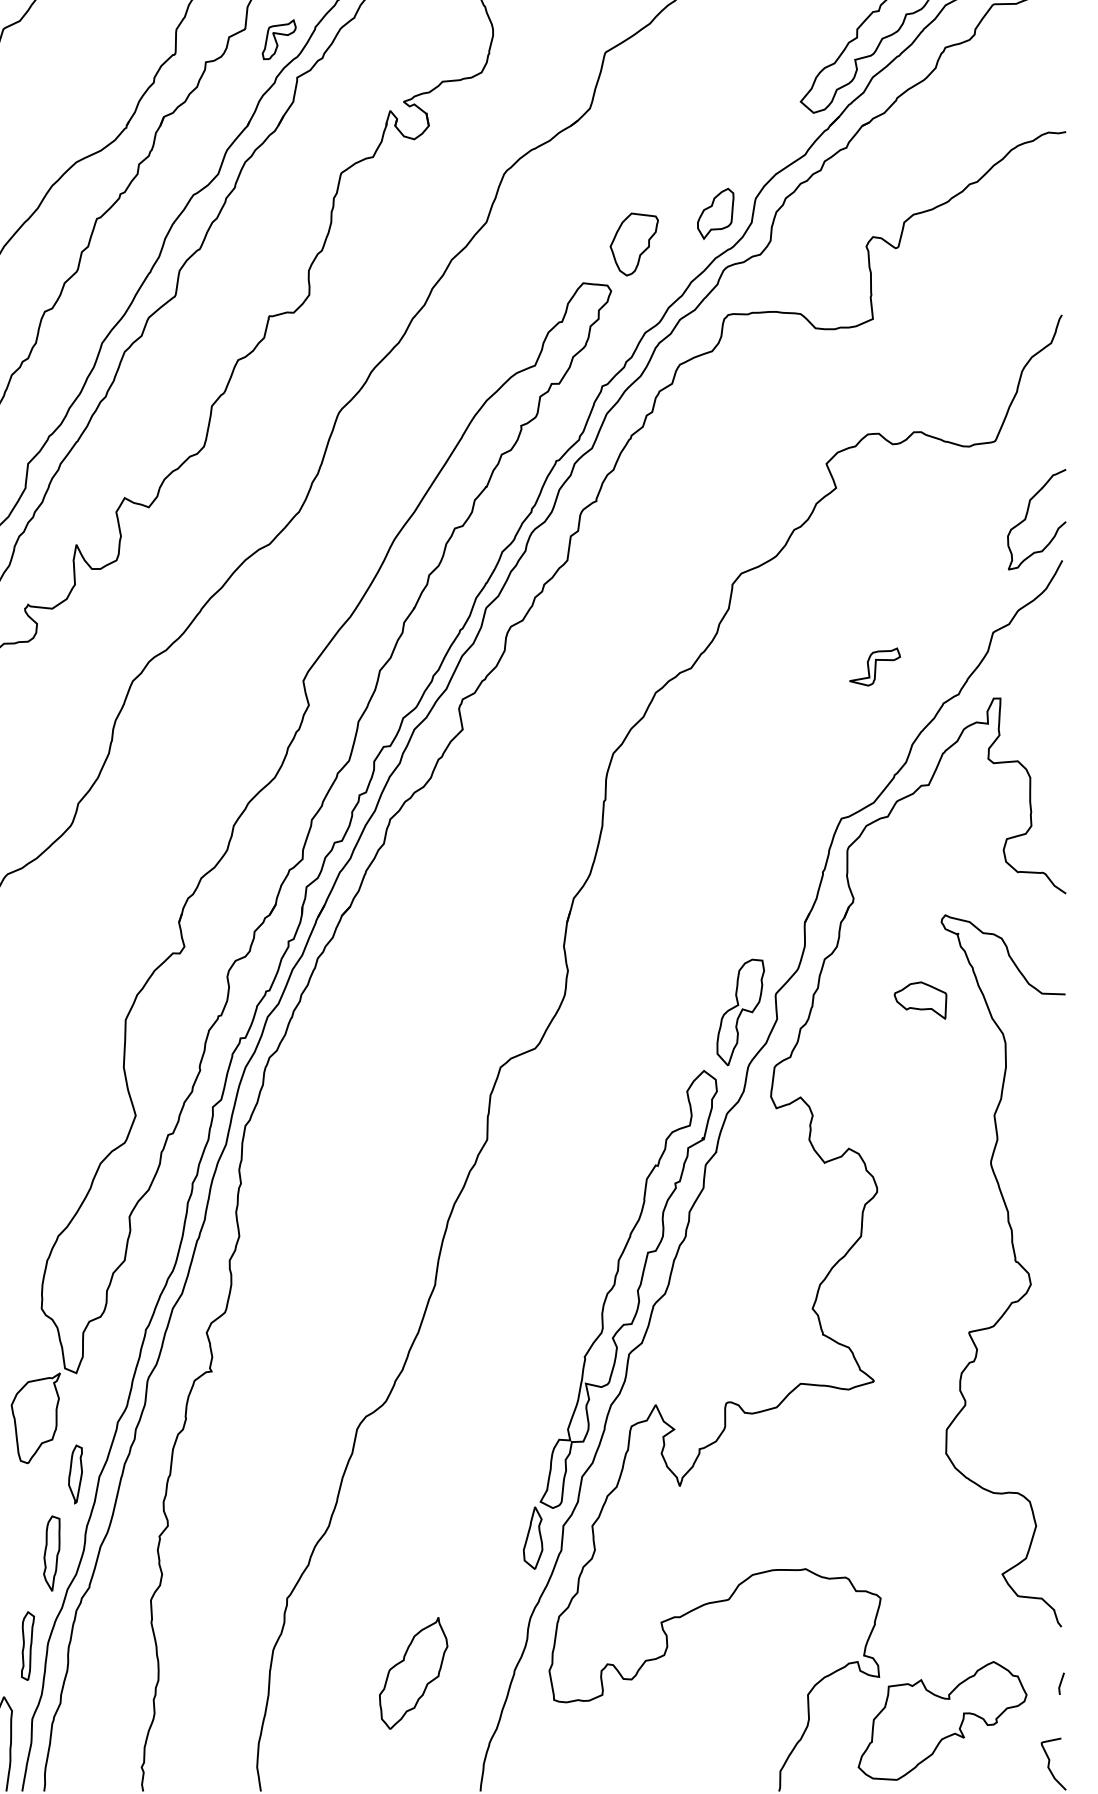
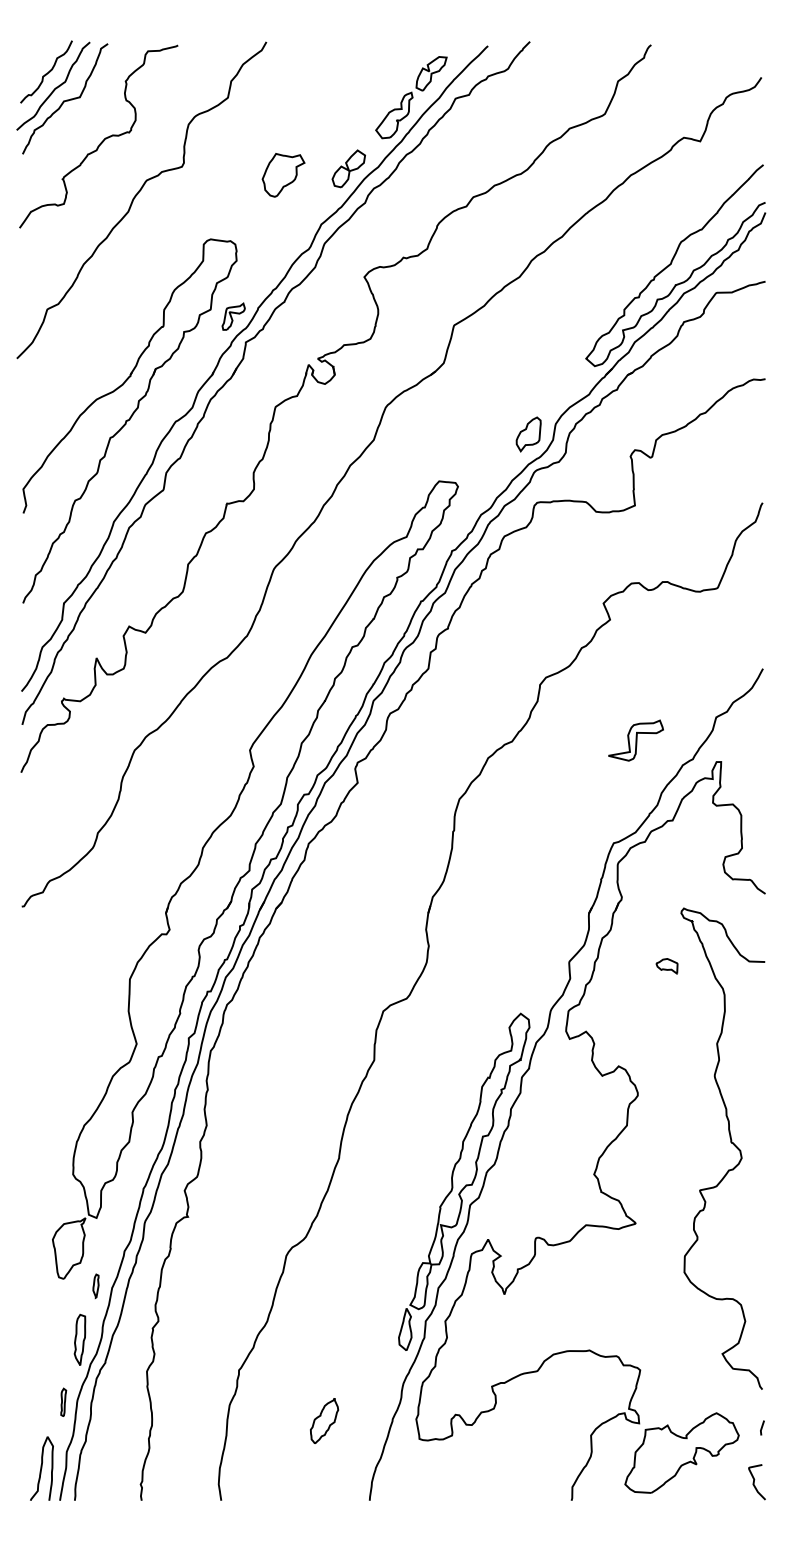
part: (634, 243) -> (473, 454), removed
curve: (1027, 517) -> (739, 639), removed
part: (875, 666) -> (636, 740), size x1.6
part: (919, 1001) -> (666, 966), size x0.6
part: (740, 1011) -> (545, 973), removed
part: (74, 1472) -> (95, 1285), size x0.6
part: (27, 1646) -> (63, 1402), size x0.6
part: (413, 1672) -> (324, 1420), size x0.6

